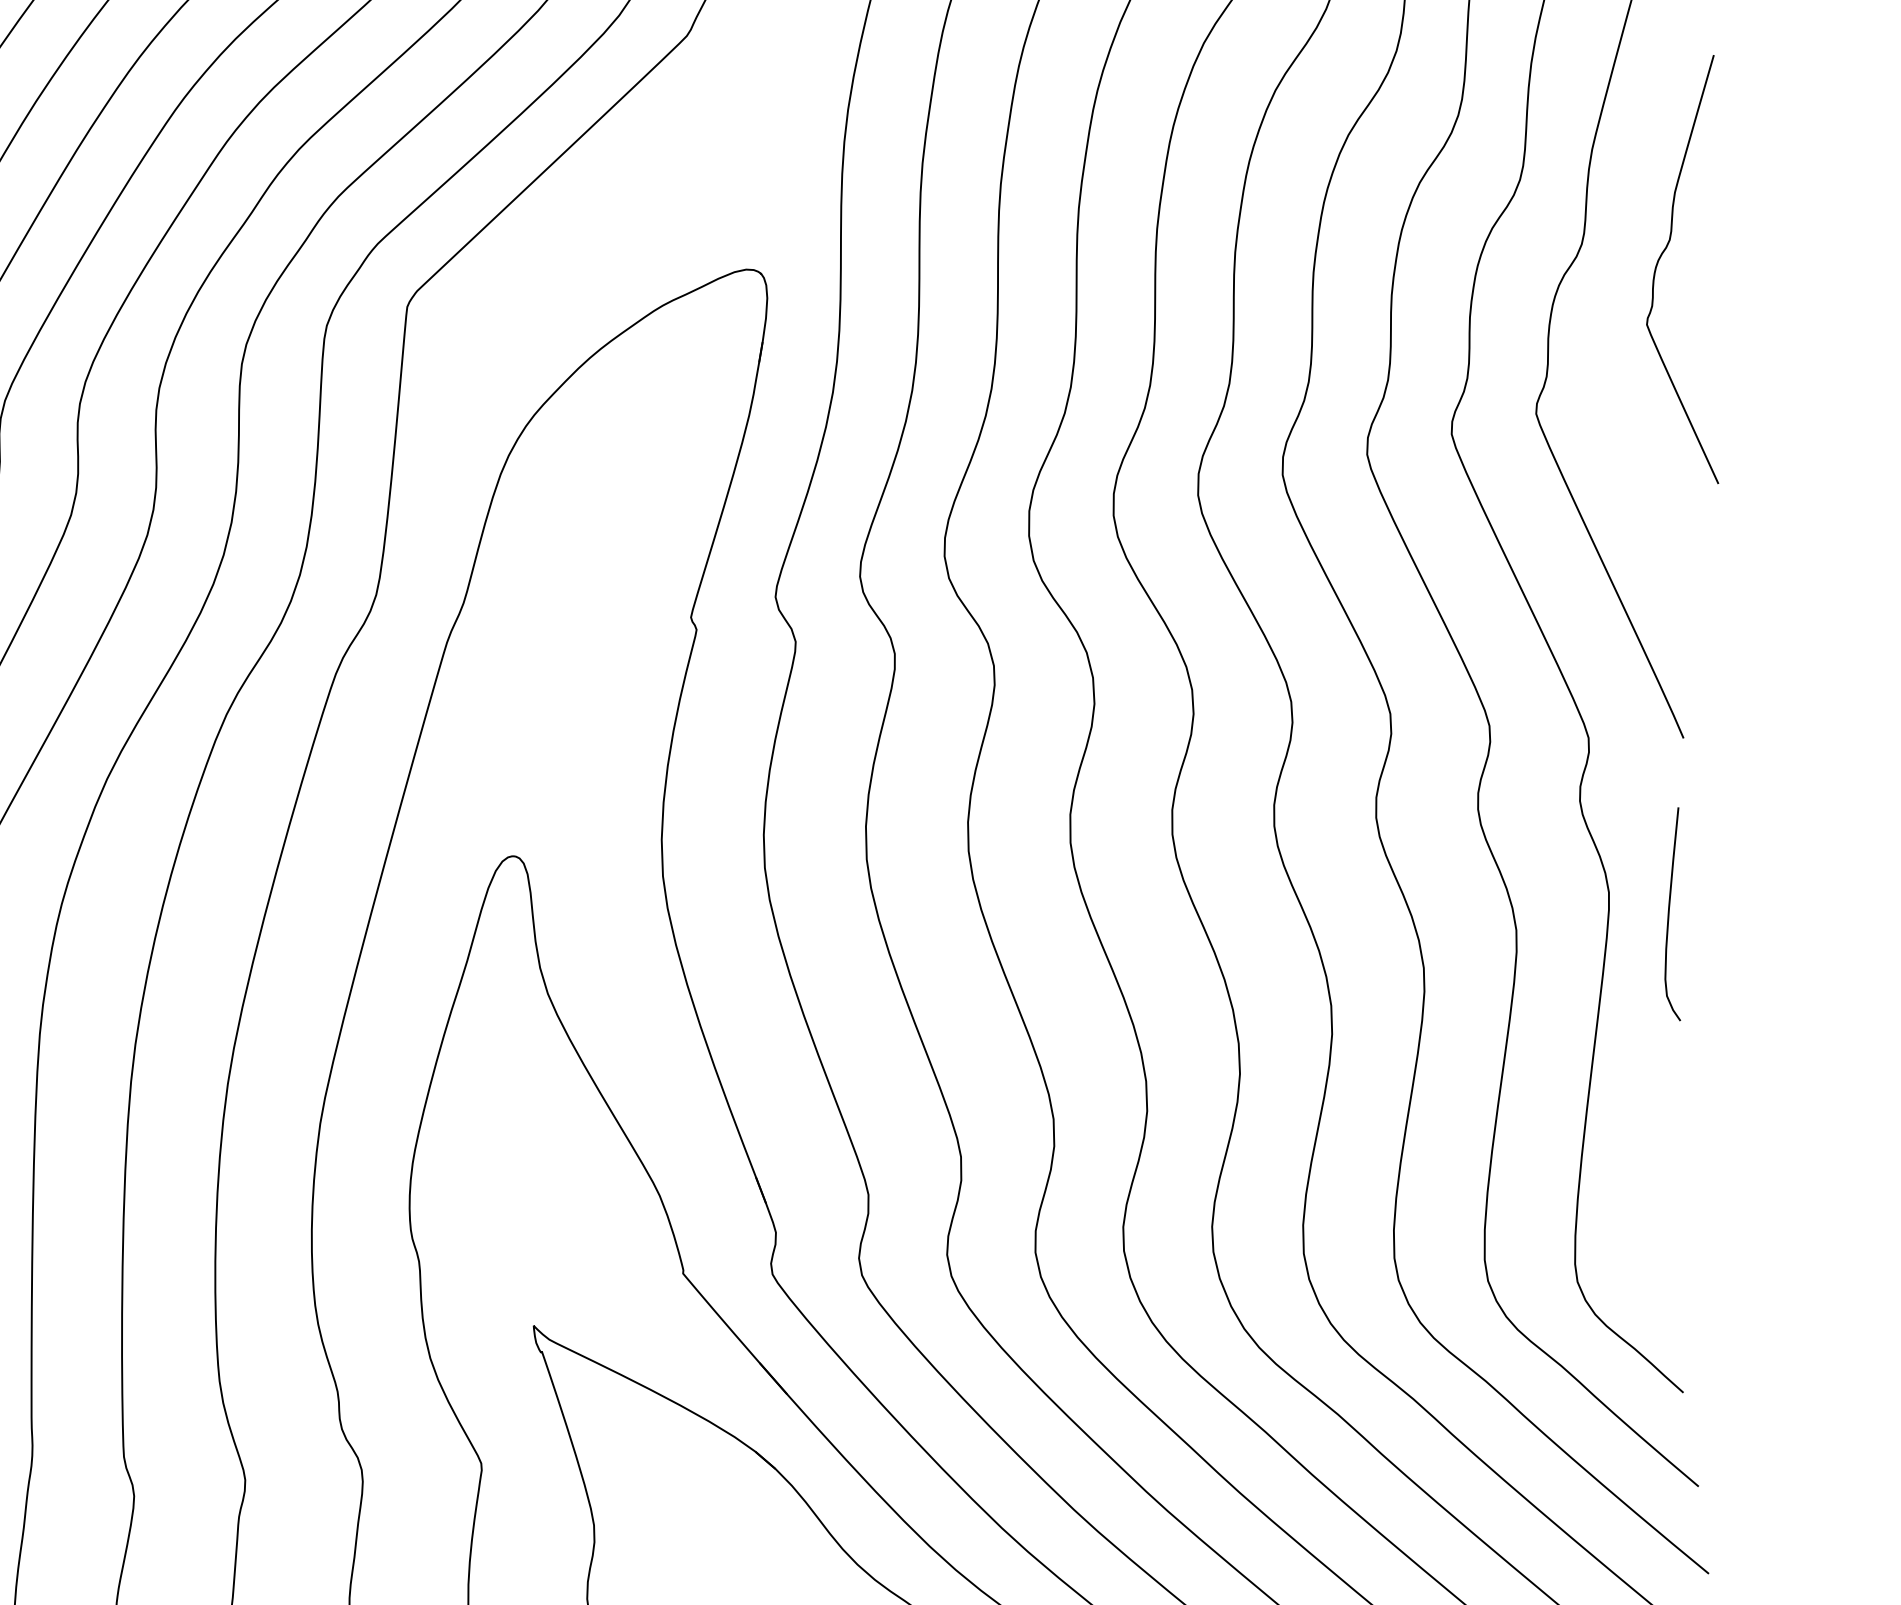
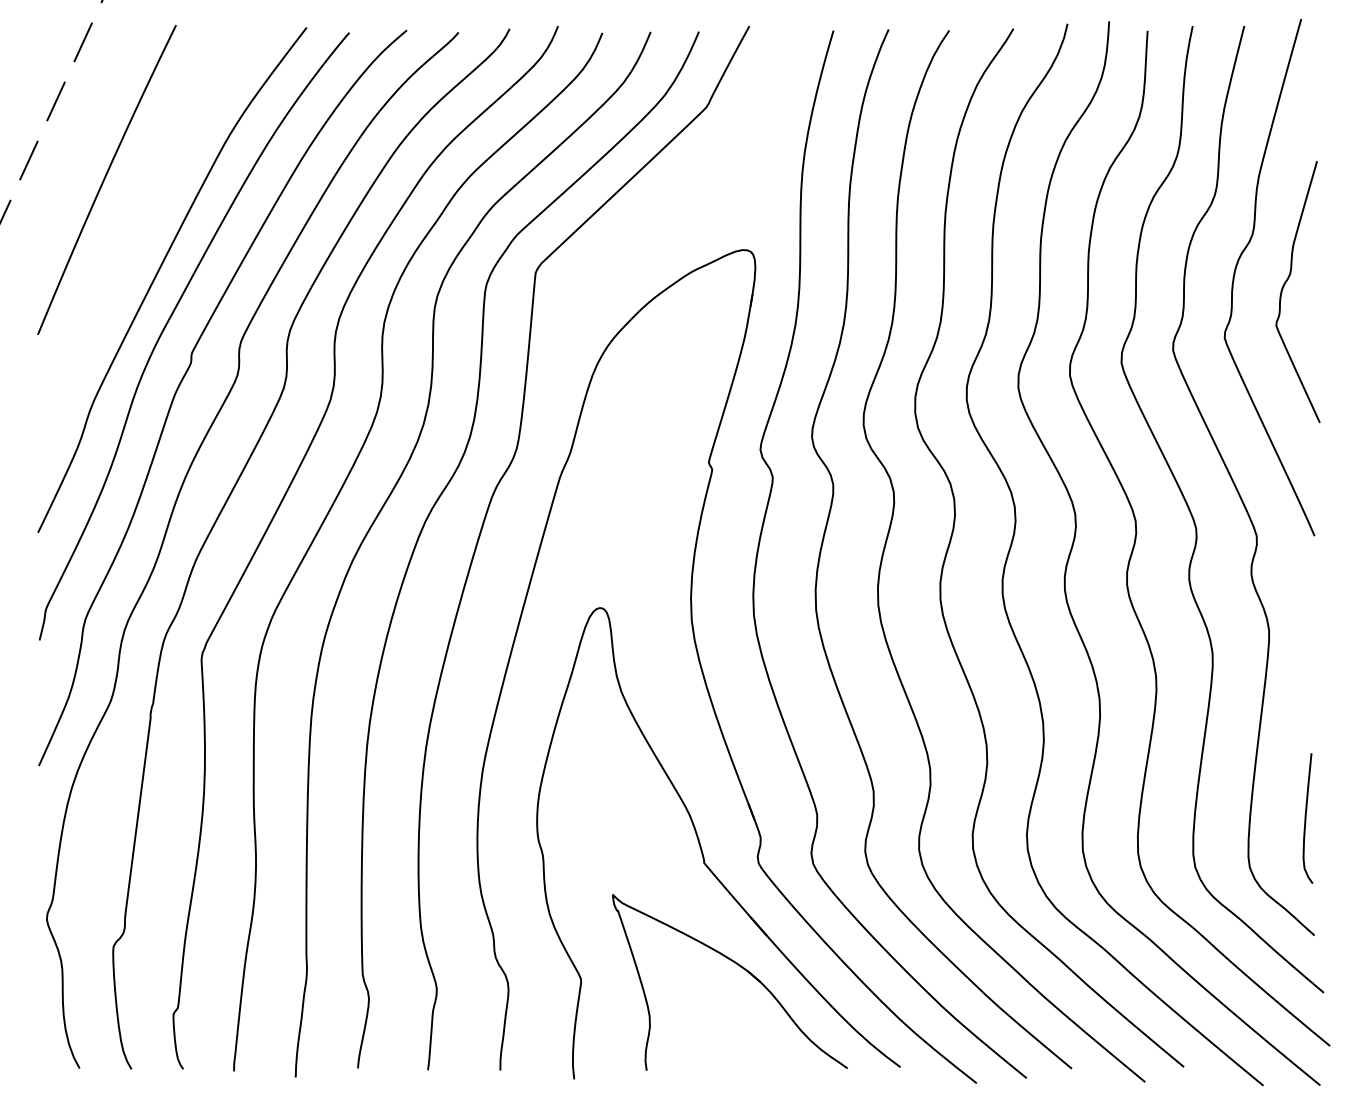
curve: (1662, 257) -> (1285, 284), moved
curve: (1670, 914) -> (1306, 818), moved

